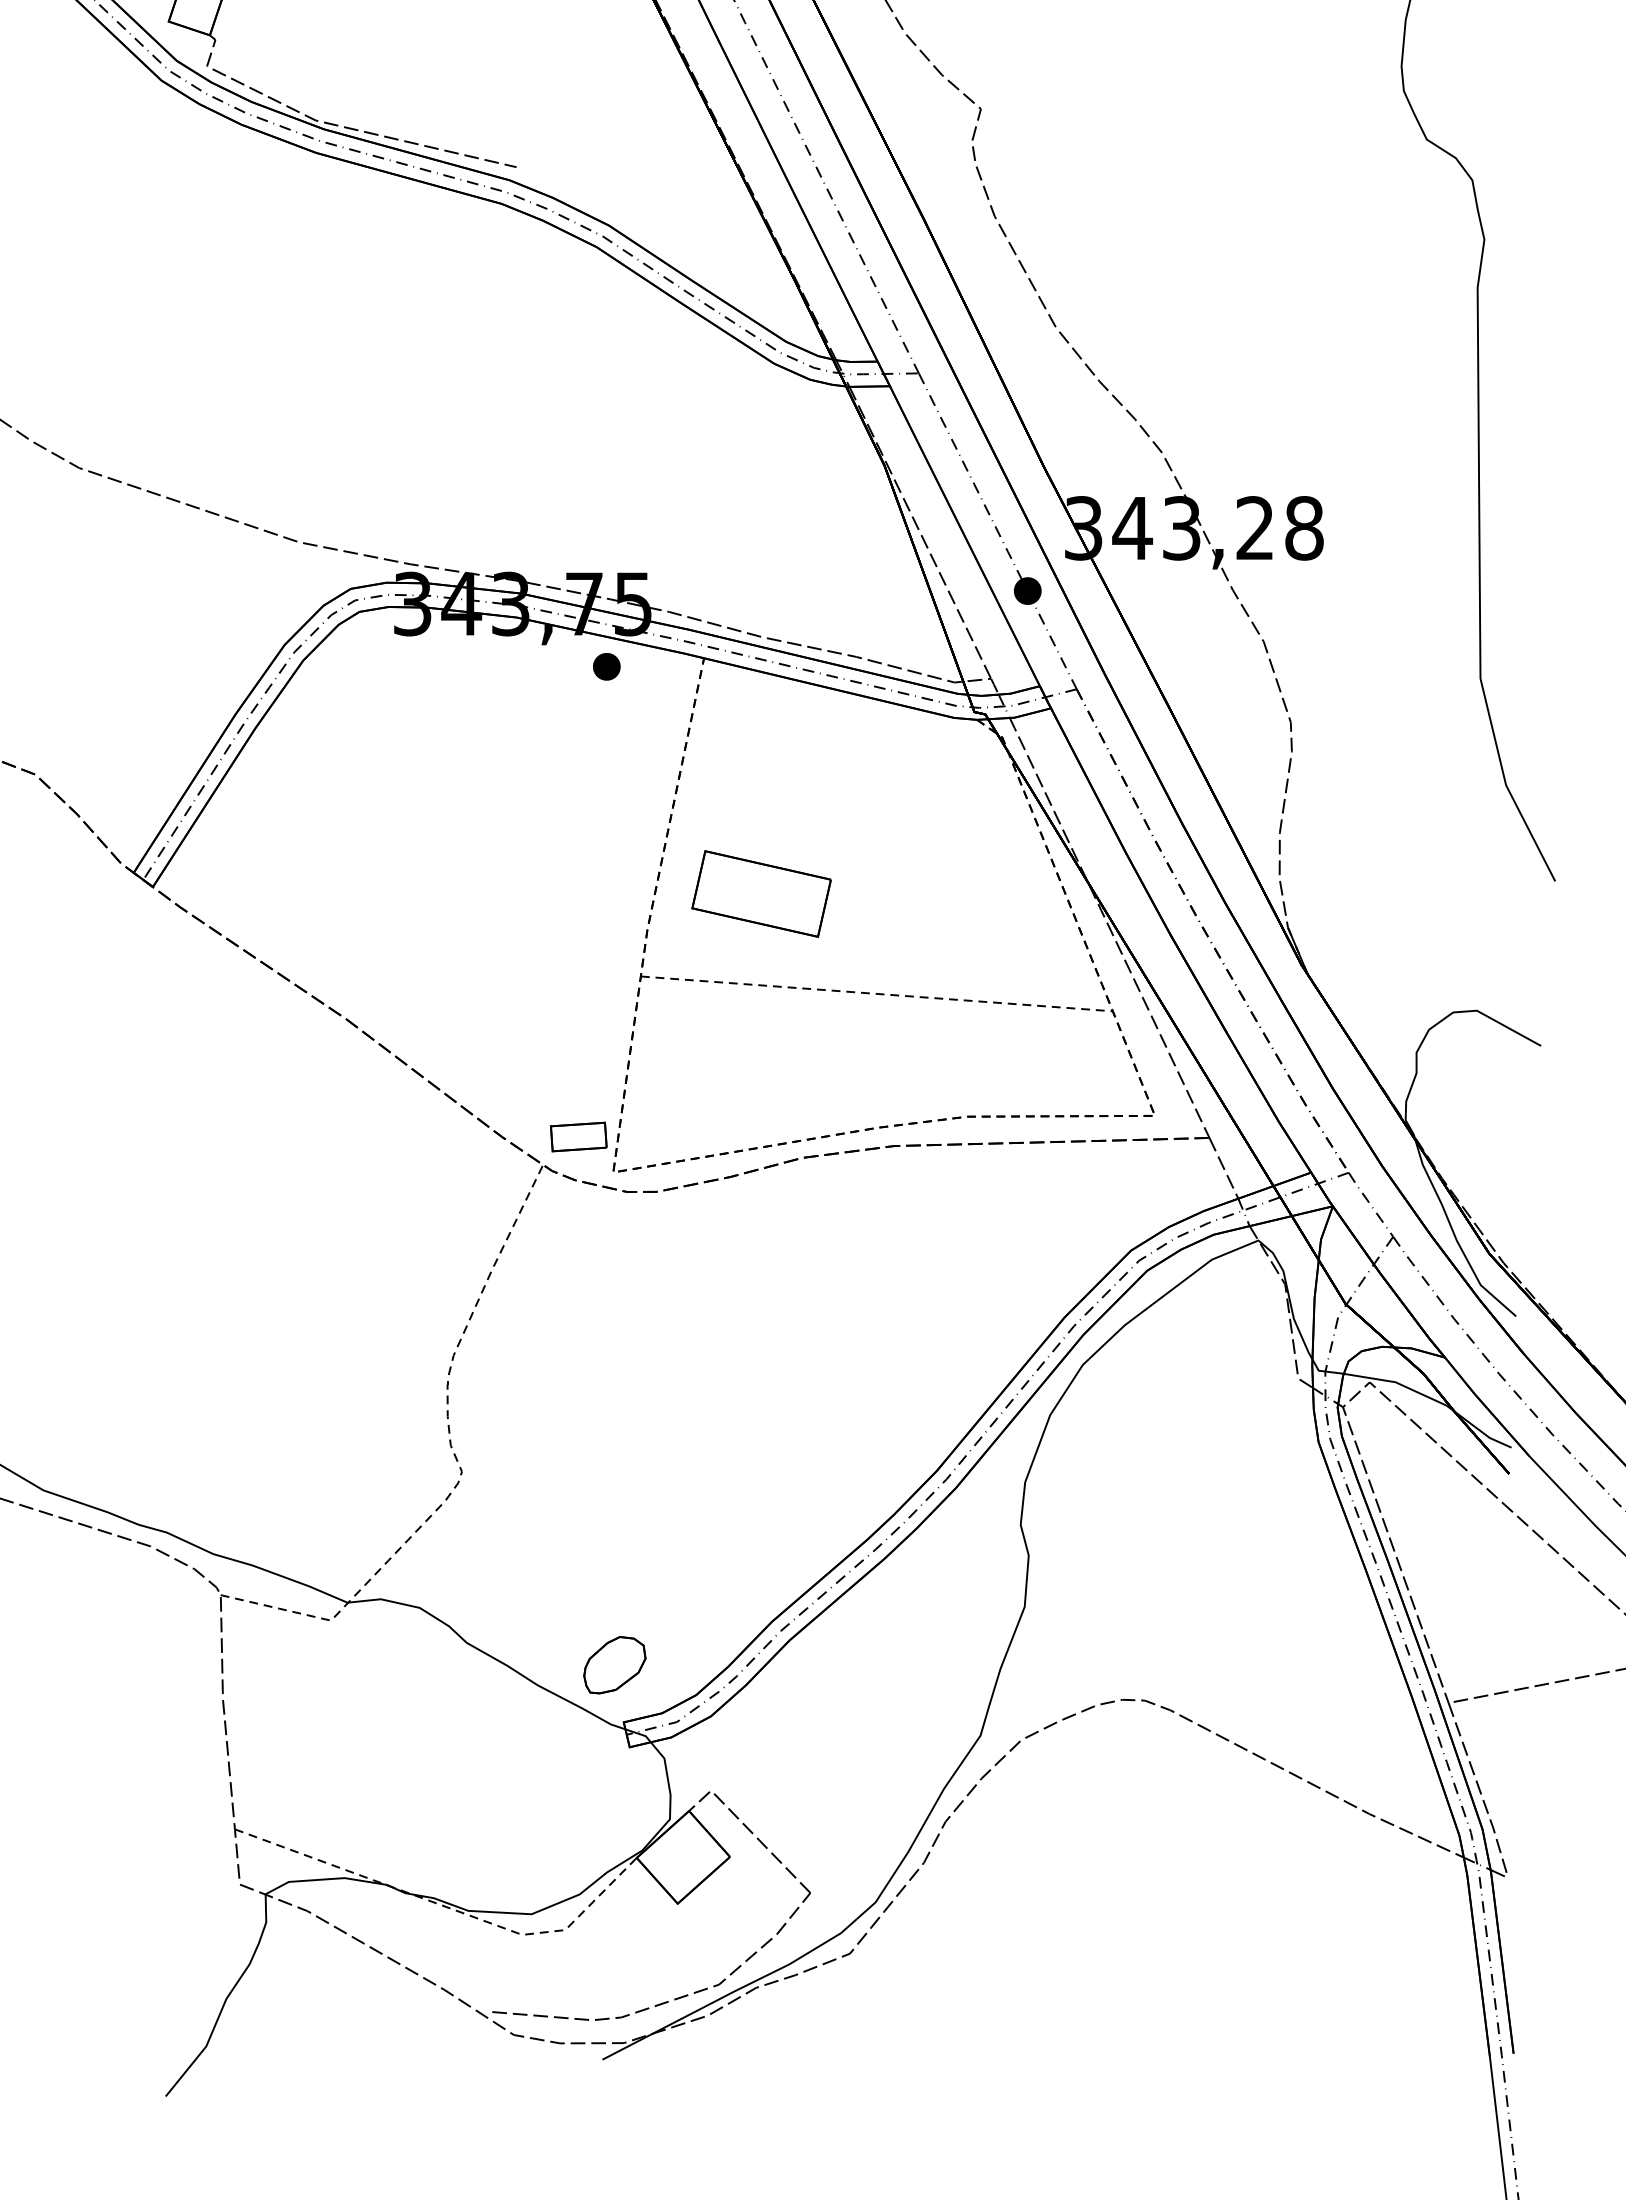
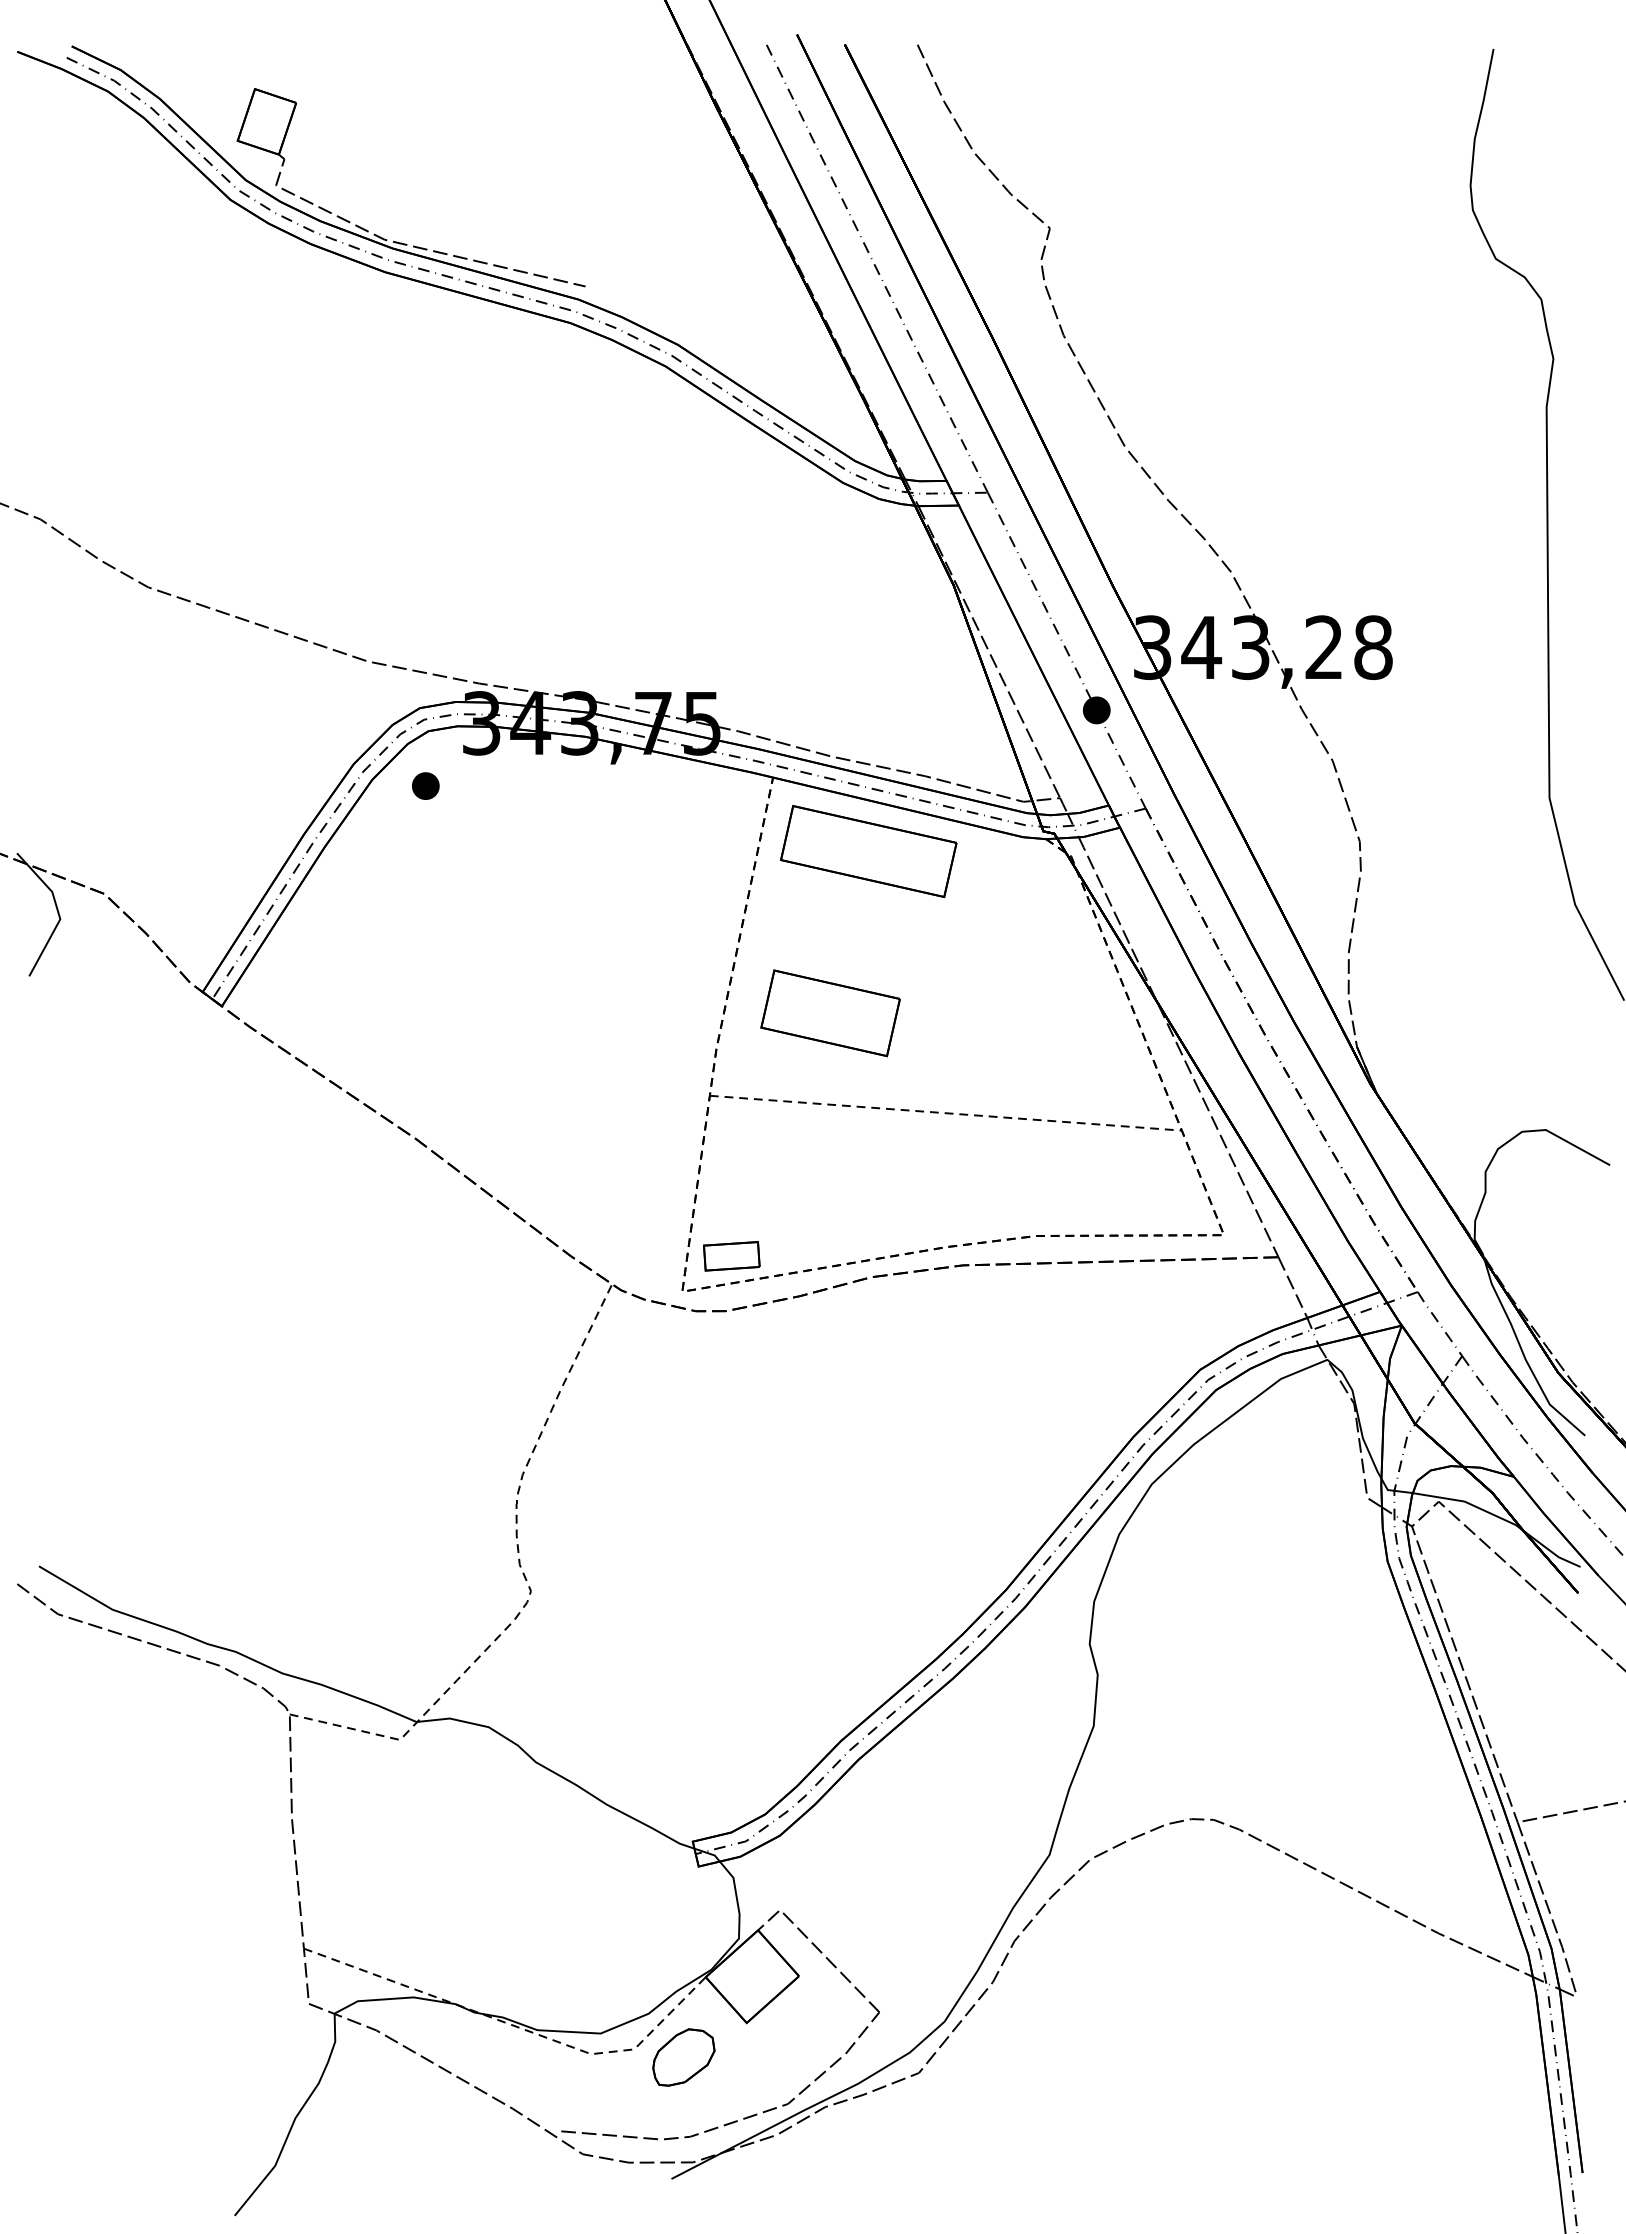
part: (606, 666) -> (425, 785), moved
part: (799, 732) -> (868, 851), added
part: (578, 1137) -> (731, 1256), moved
part: (614, 1665) -> (683, 2057), moved

